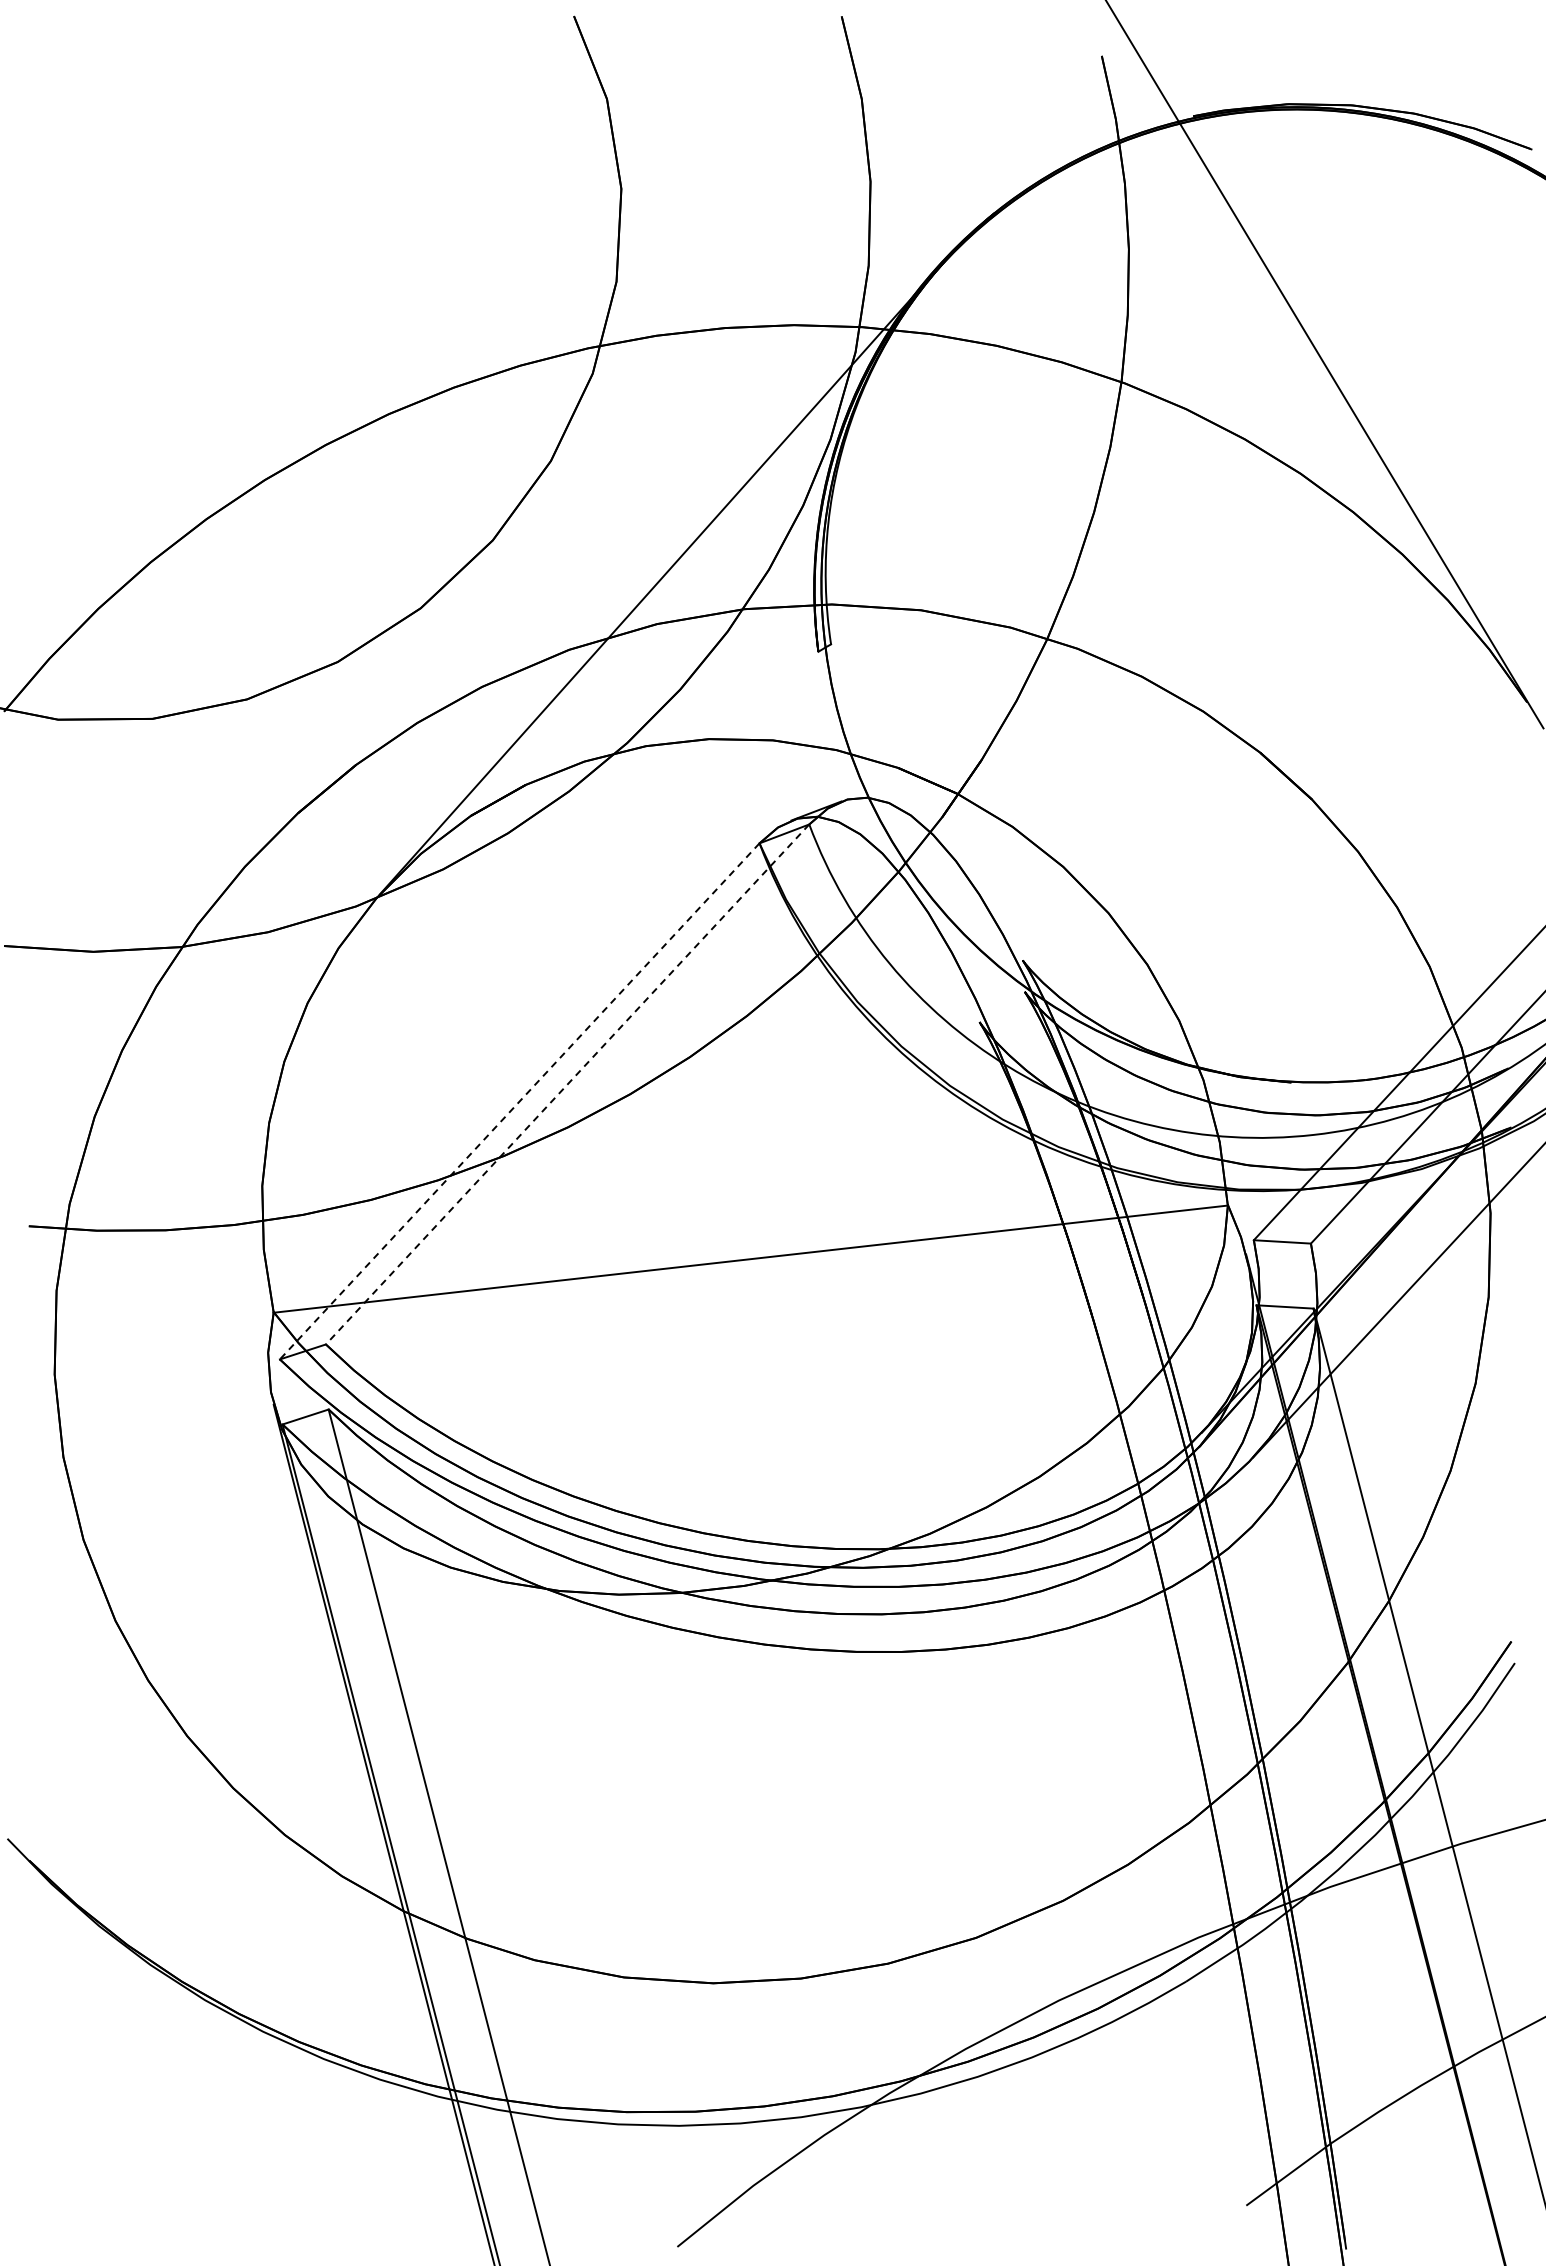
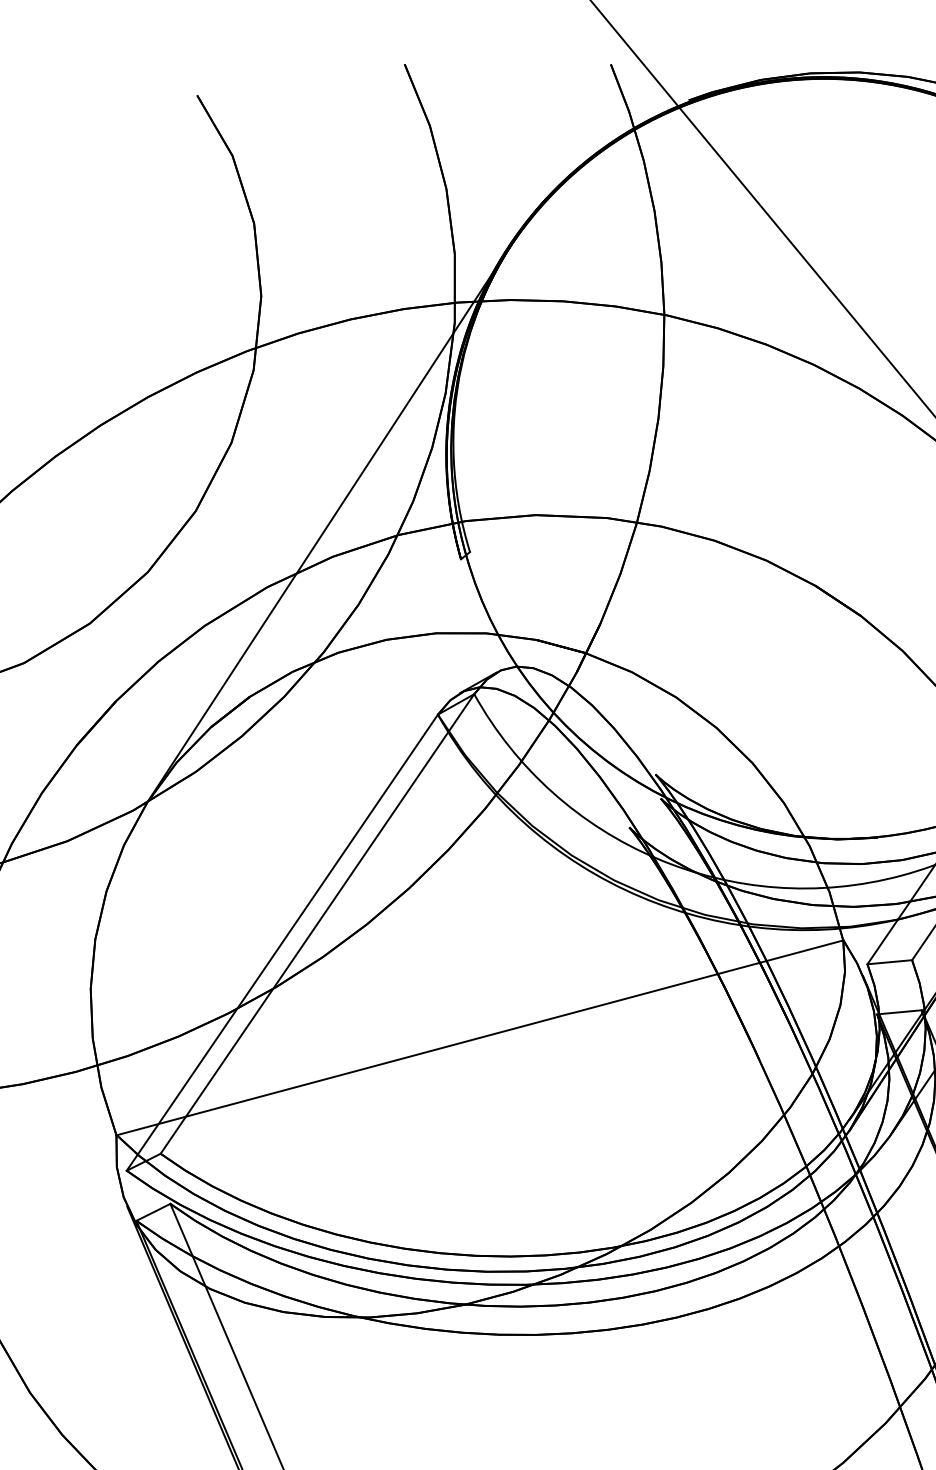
line: (567, 1084) -> (317, 924), dashed -> solid
line: (519, 1101) -> (282, 942), dashed -> solid

